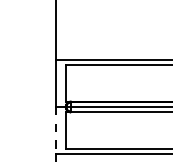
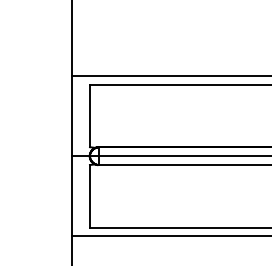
line: (55, 131) -> (71, 197), dashed -> solid

